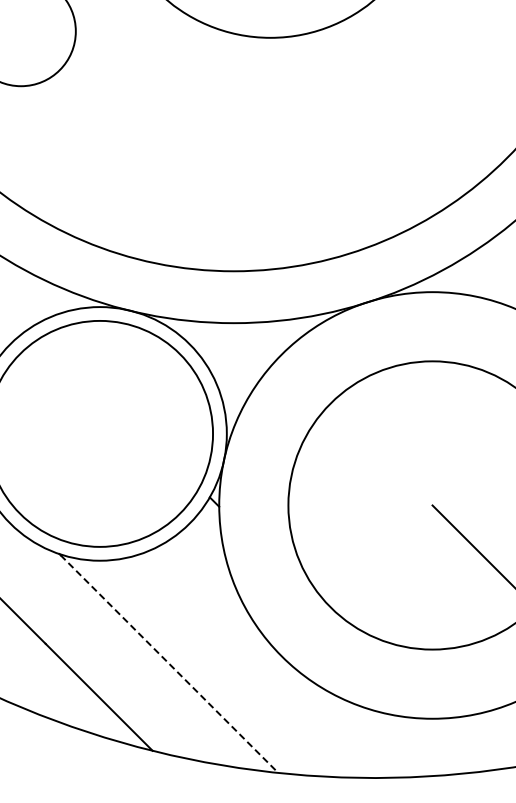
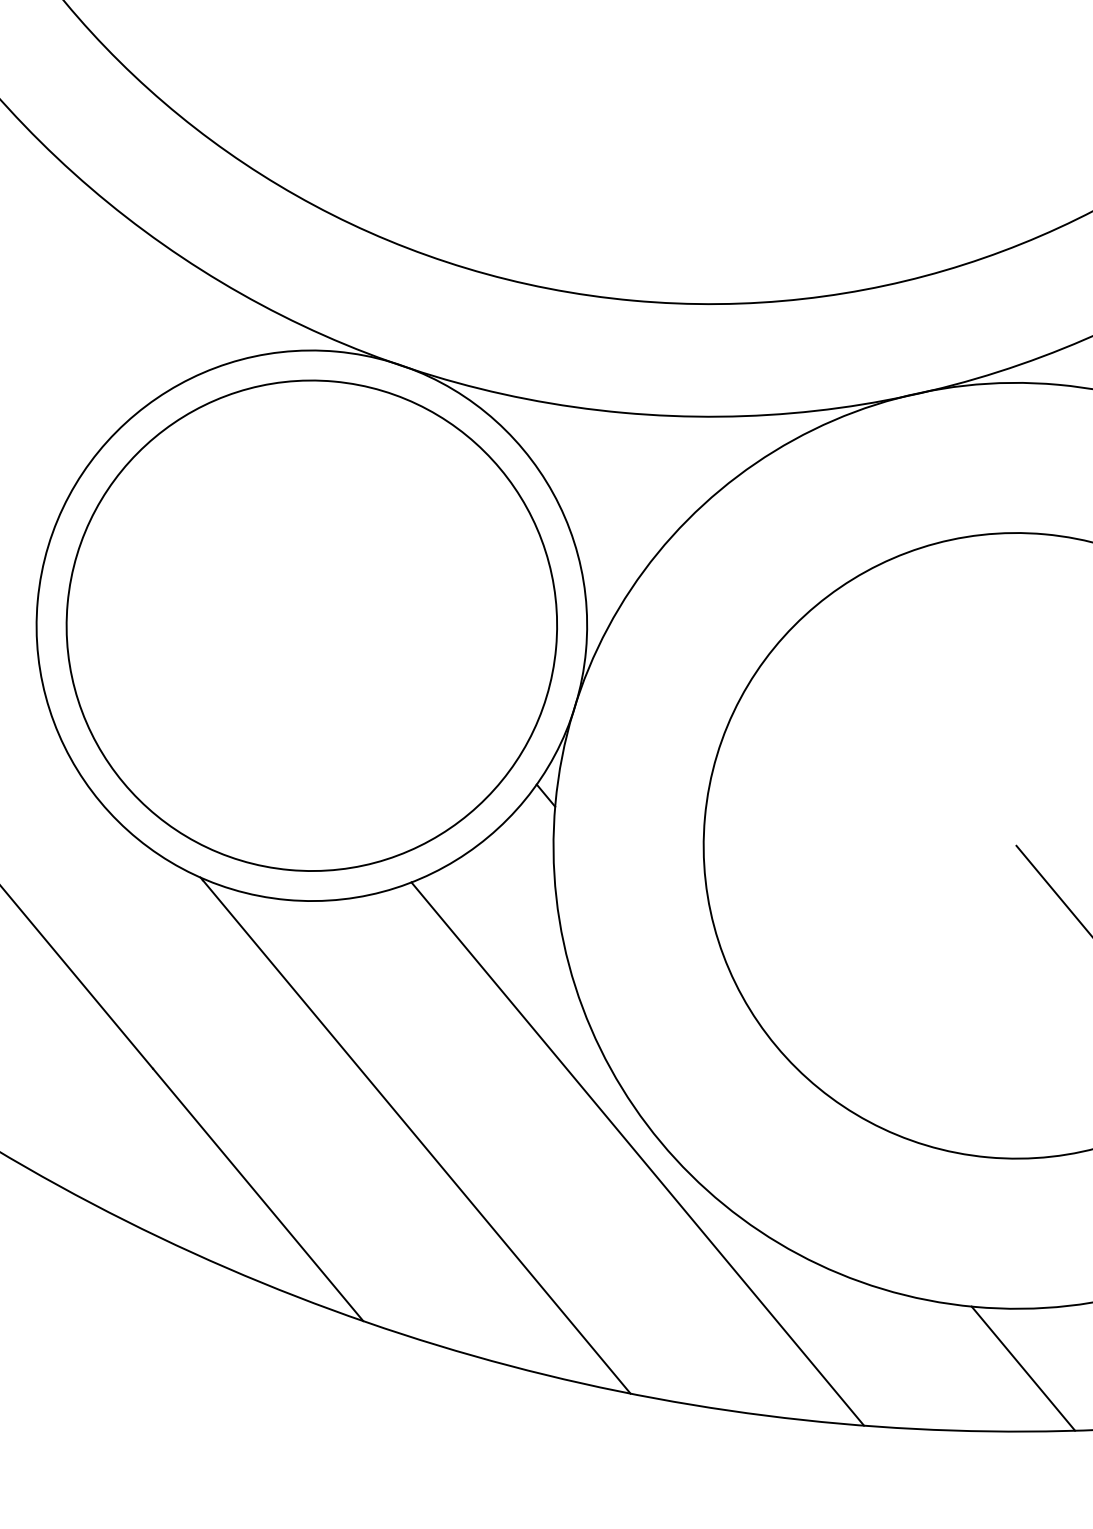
line: (271, 662) -> (637, 1153), added
line: (169, 664) -> (416, 1137), dashed -> solid
line: (457, 744) -> (1023, 1367), added

